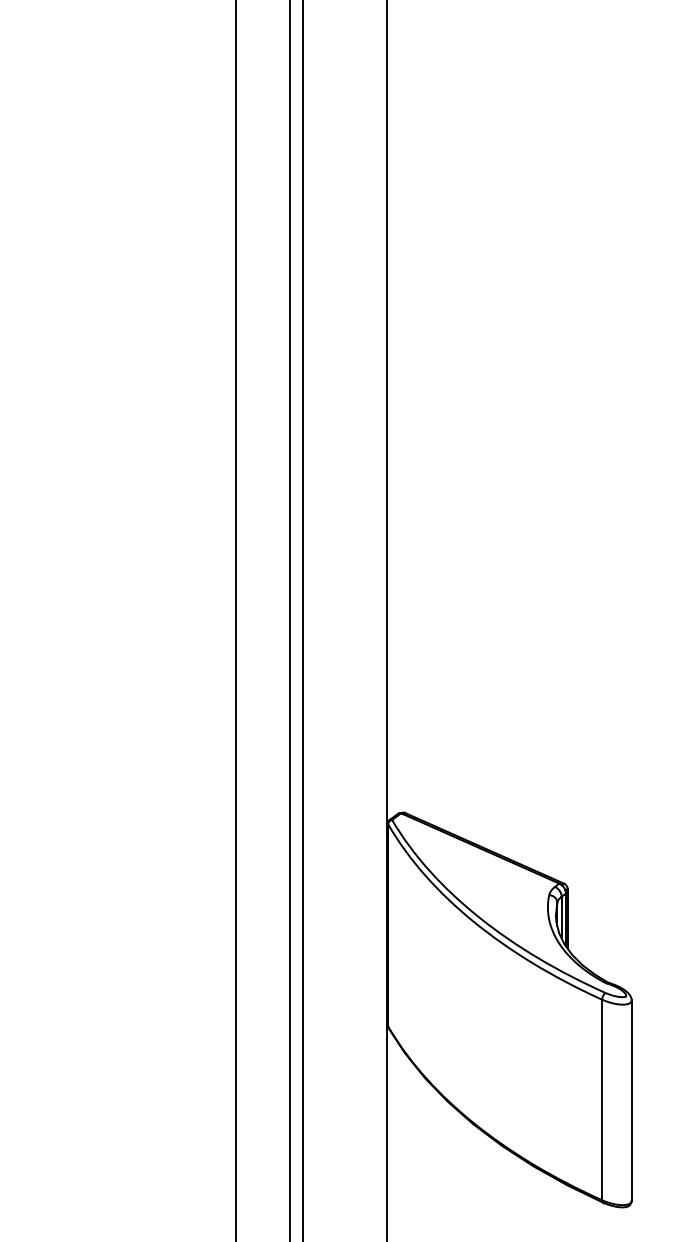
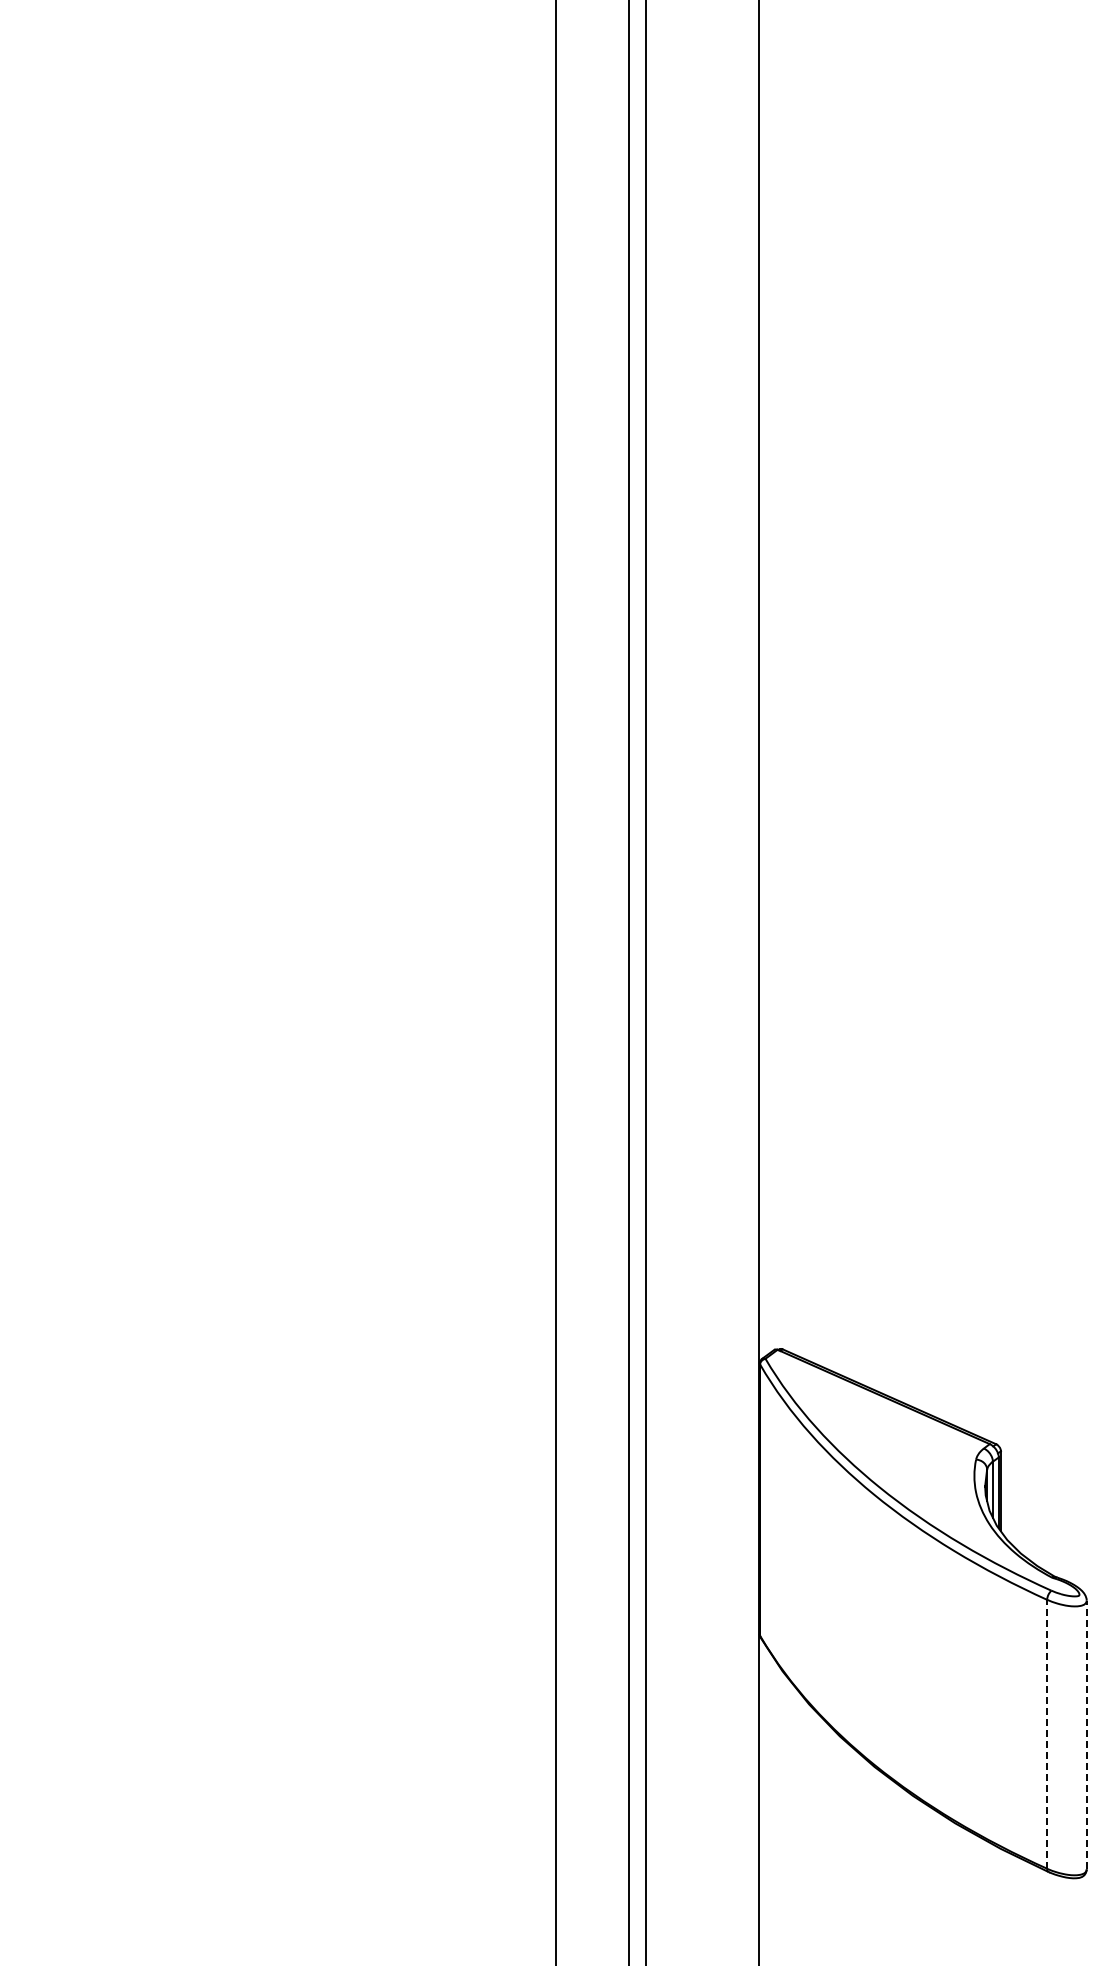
line: (602, 1099) -> (1047, 1733), solid -> dashed
line: (631, 1100) -> (1086, 1734), solid -> dashed

